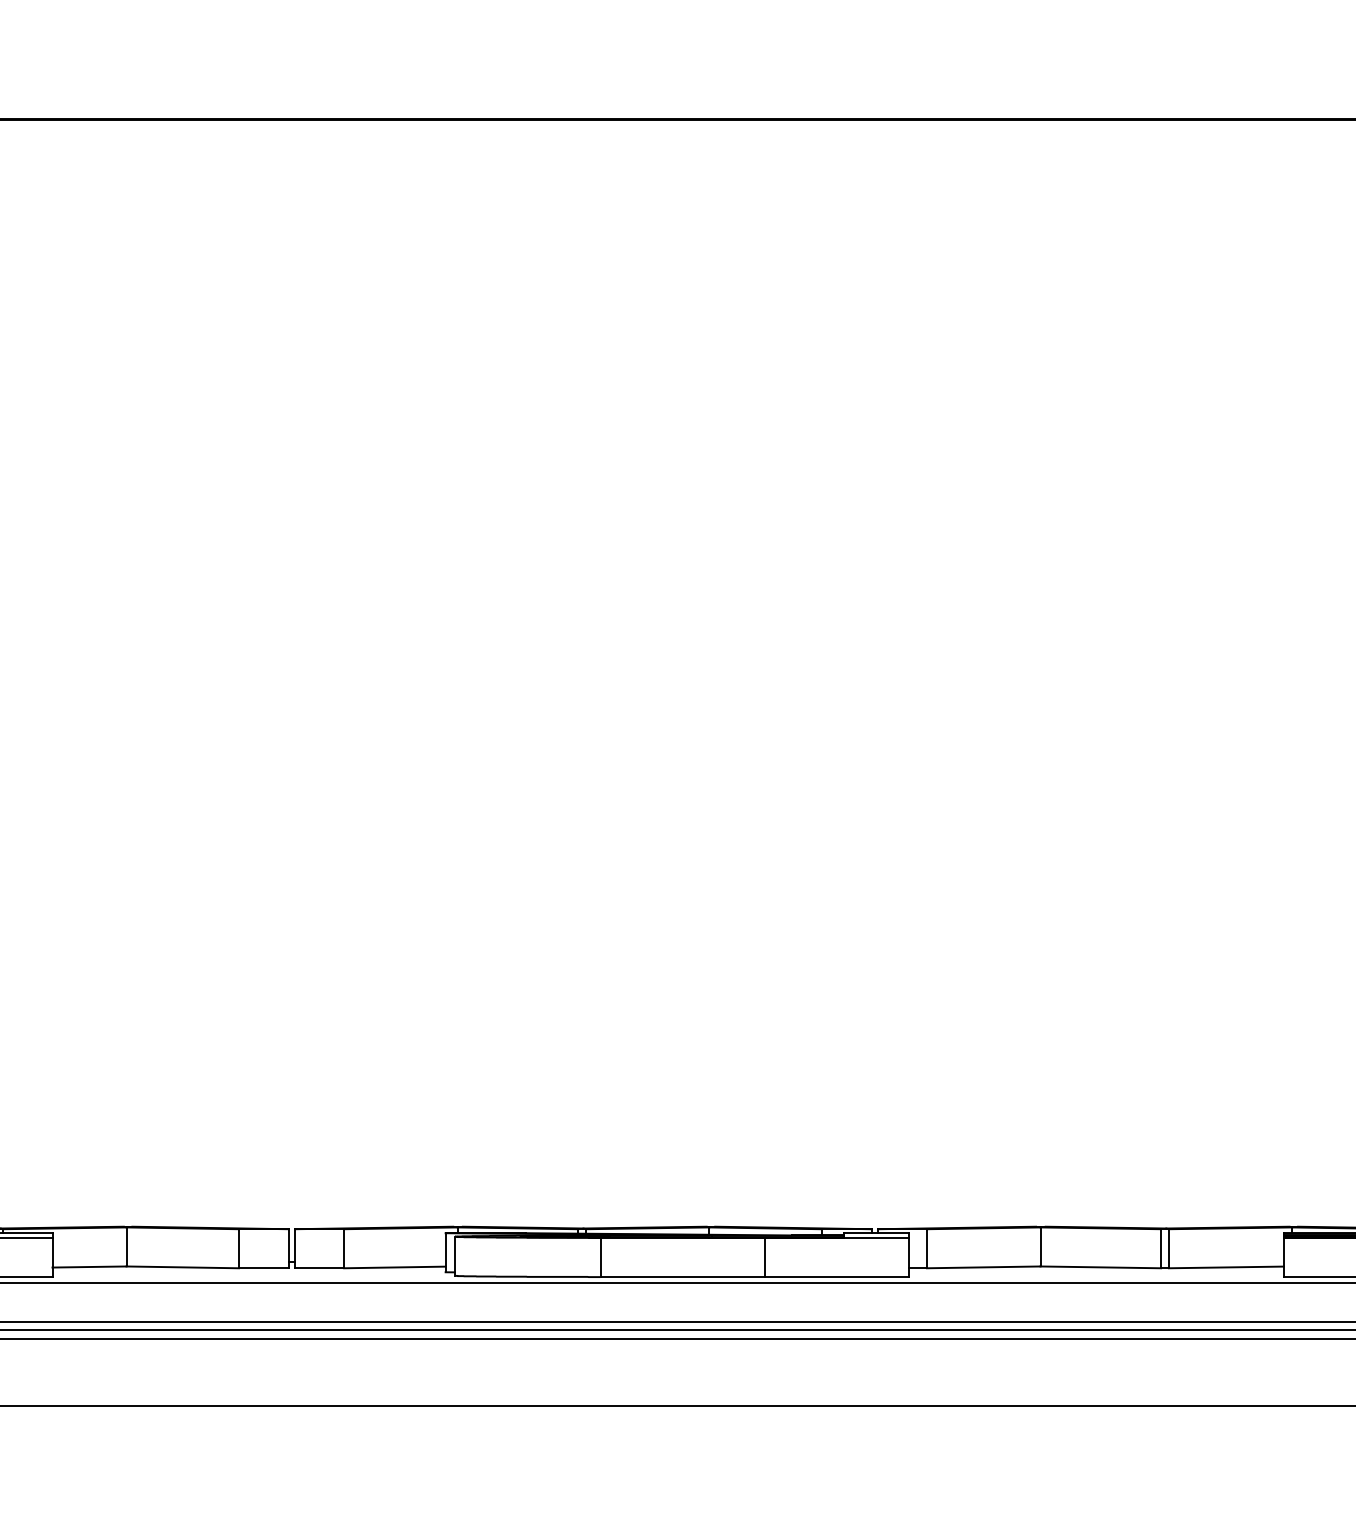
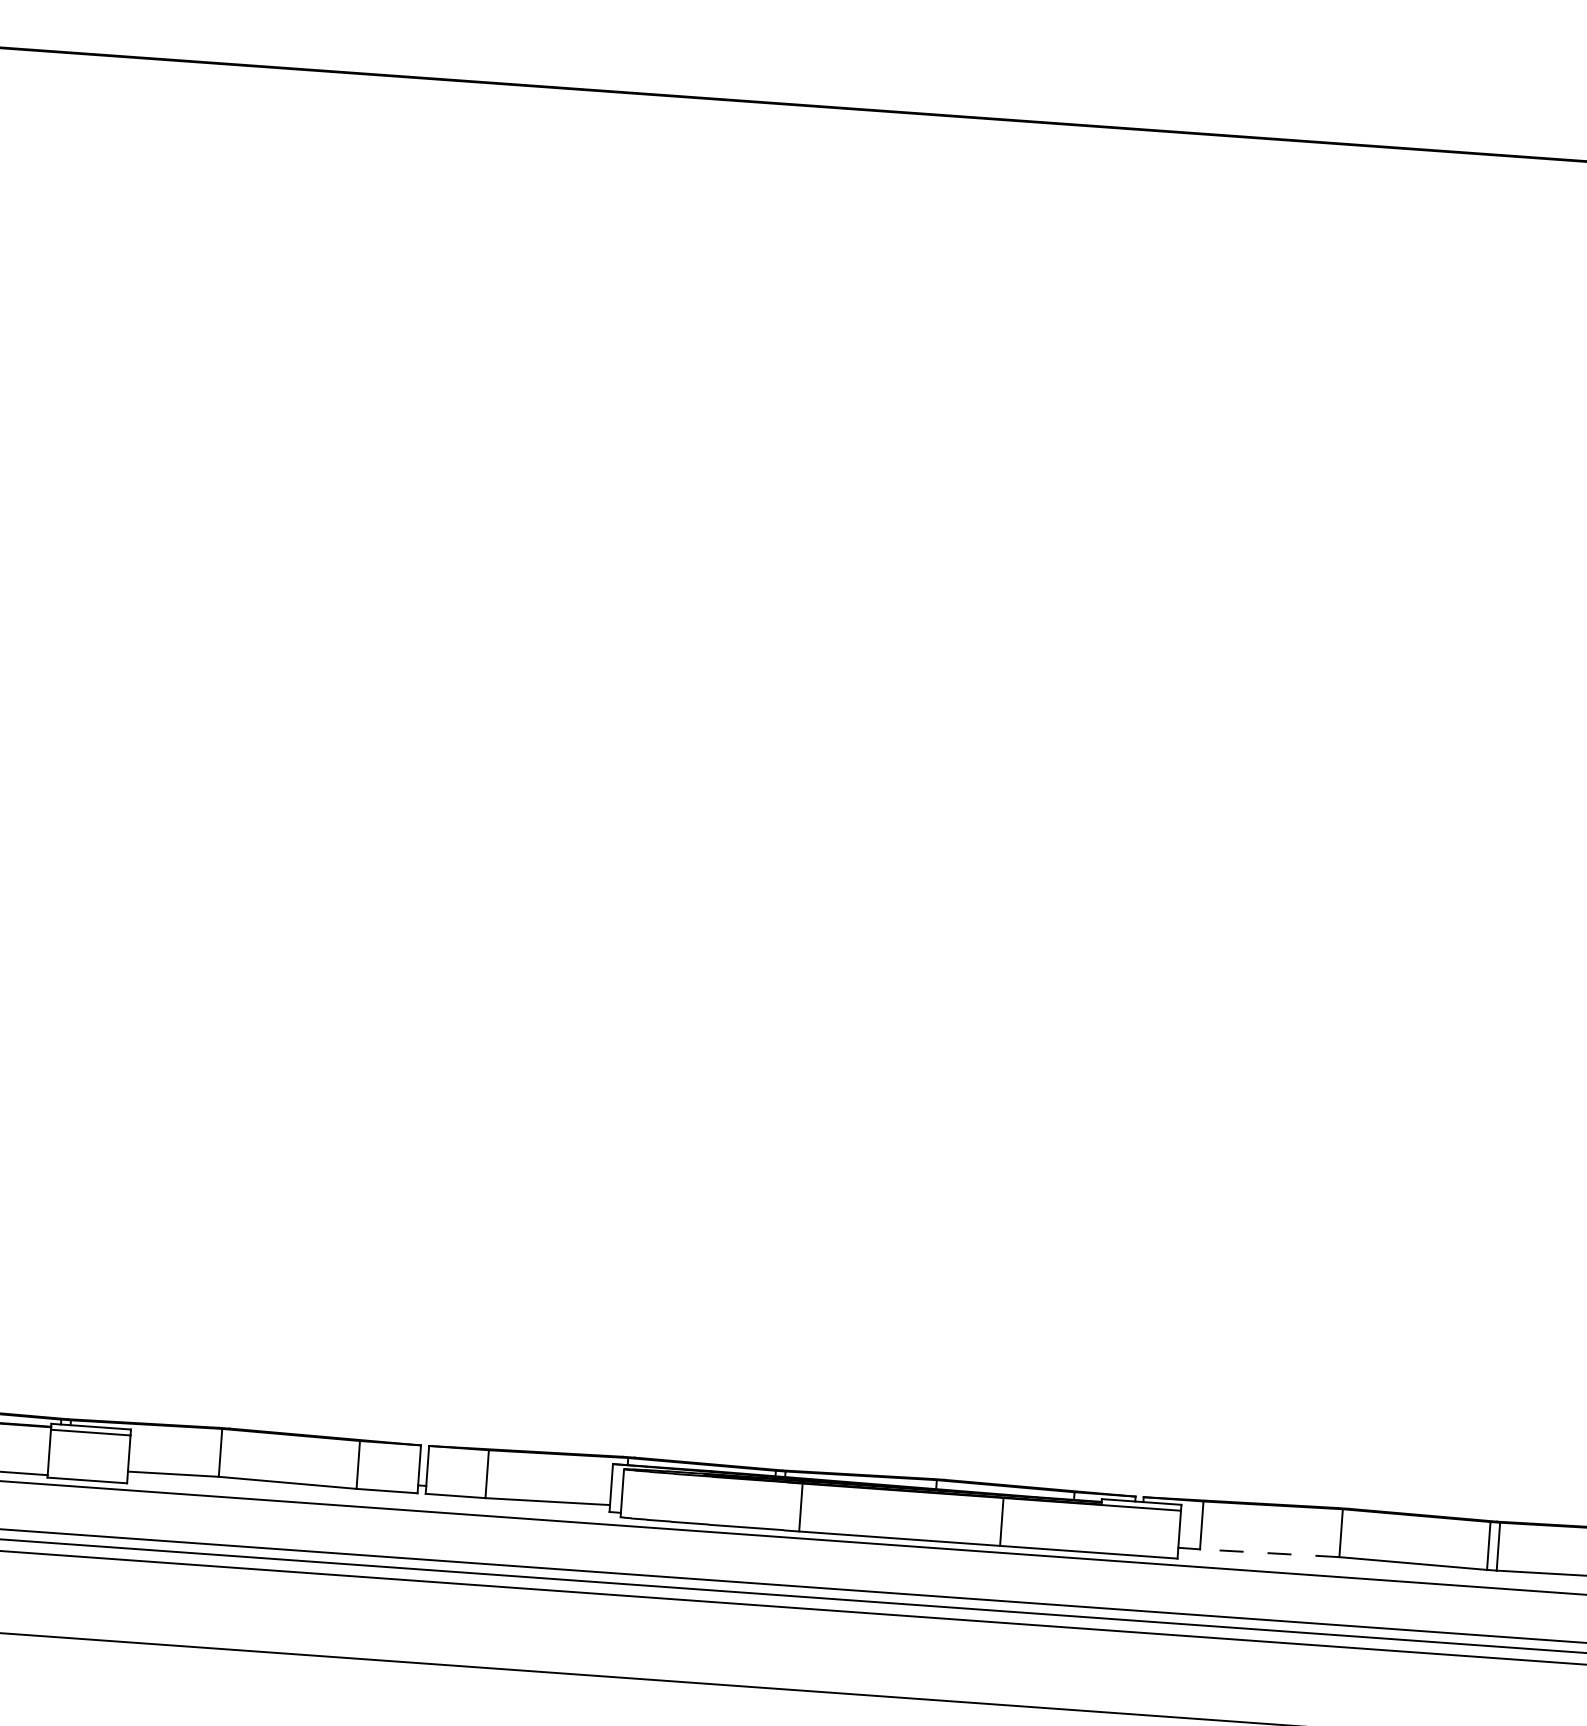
line: (983, 1267) -> (1269, 1553), solid -> dashed

